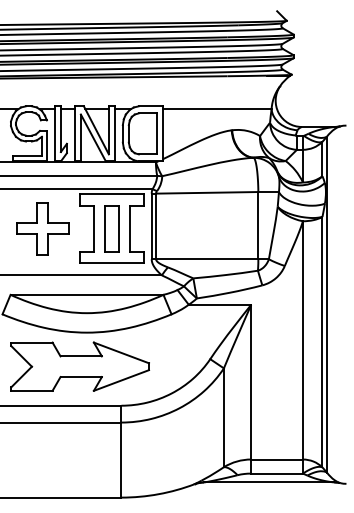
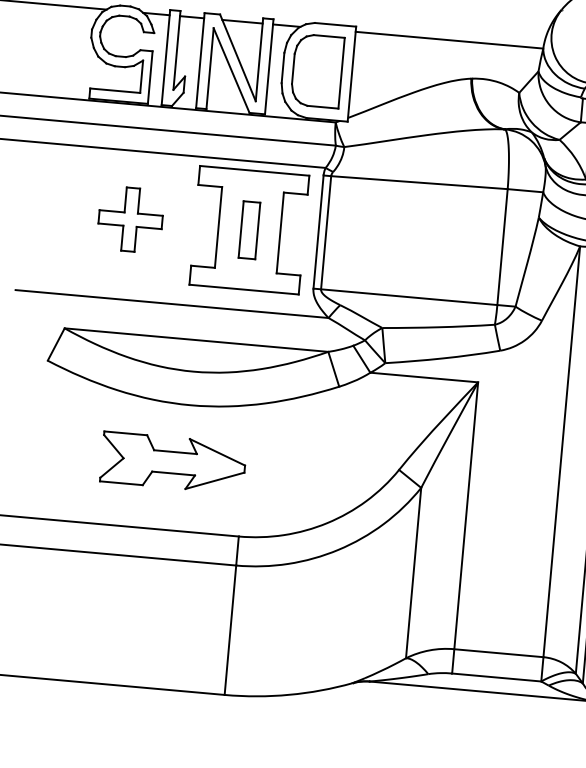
part: (42, 228) -> (129, 218), size x0.7
part: (111, 228) -> (248, 229), size x0.7
part: (79, 366) -> (172, 462), size x0.6

